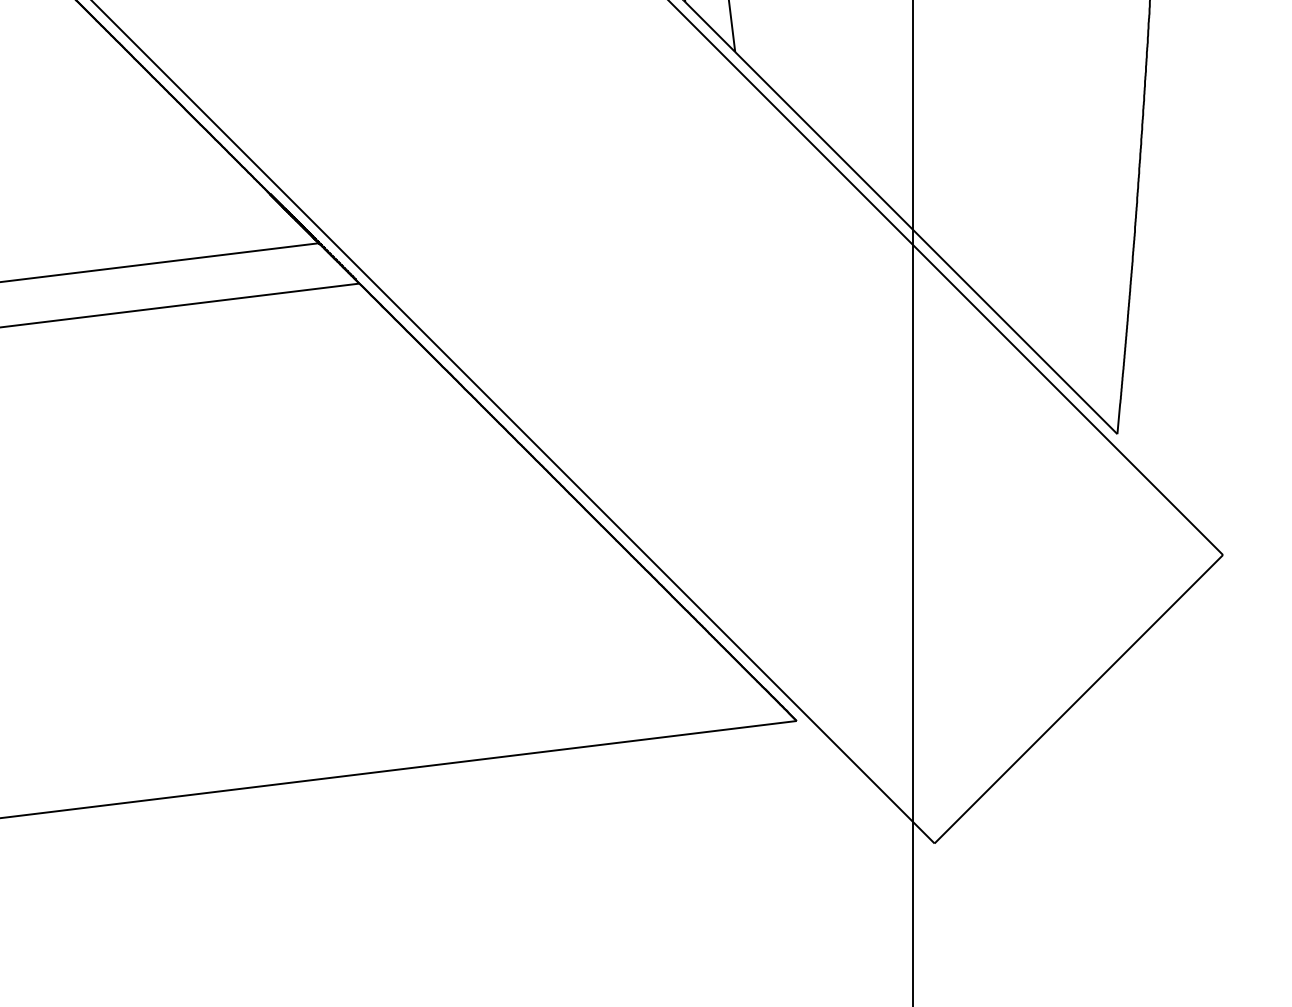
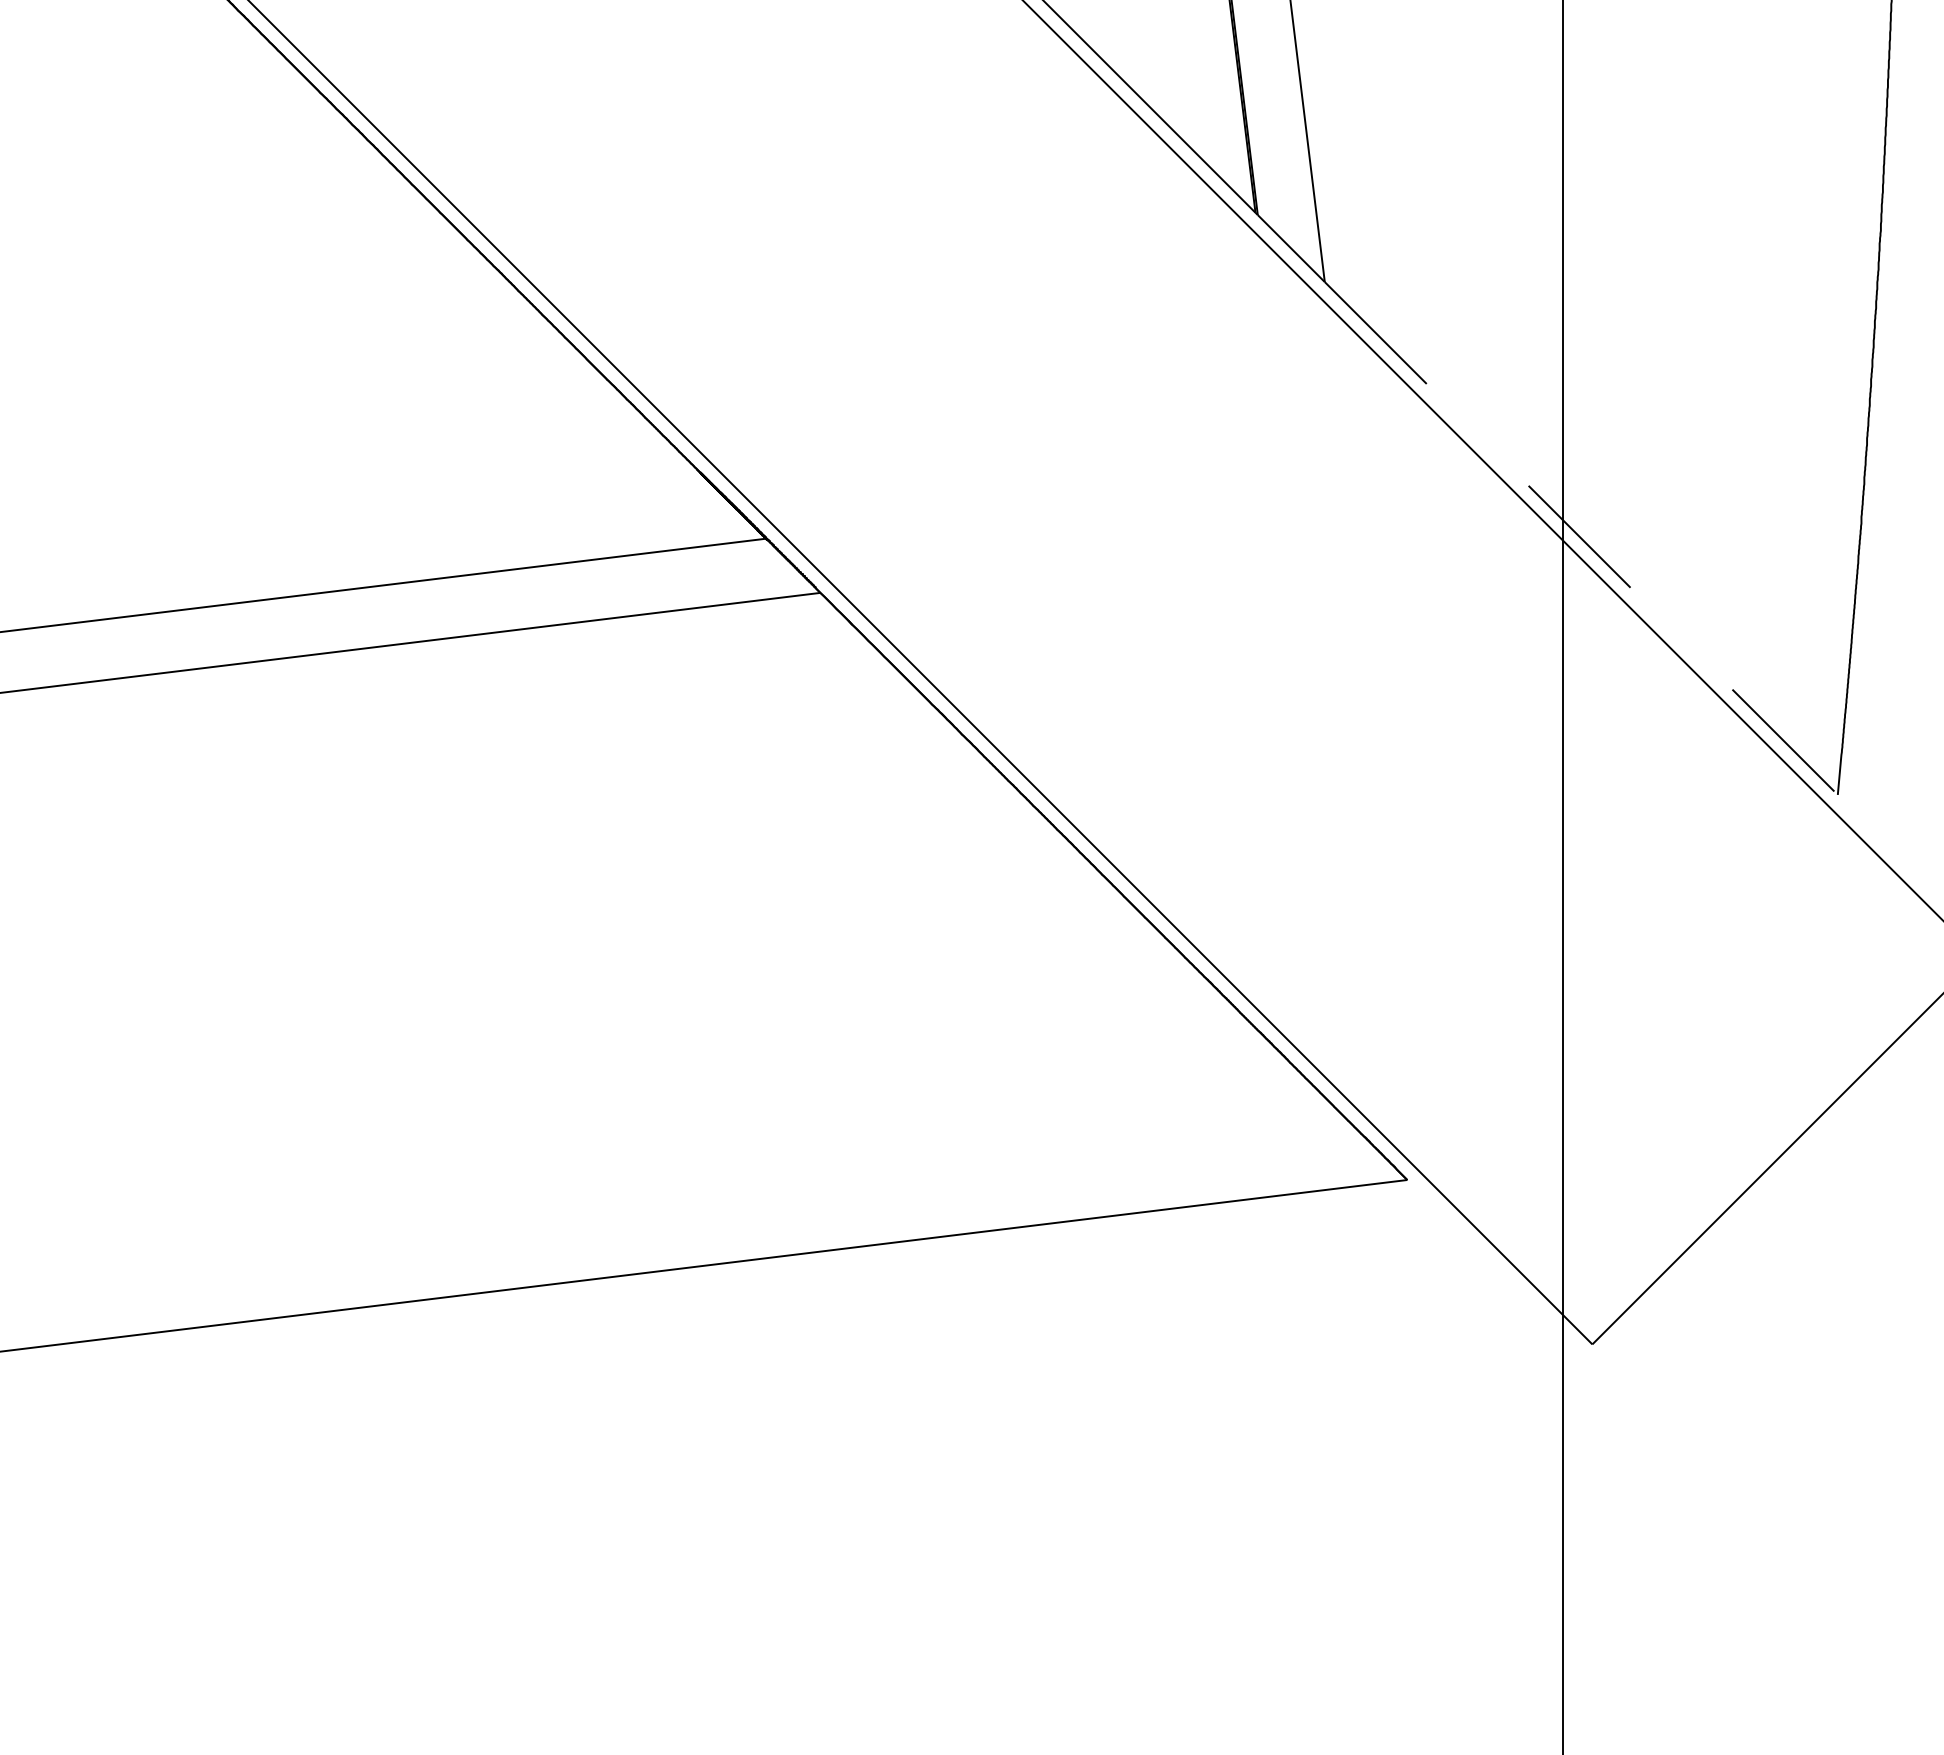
line: (926, 243) -> (1581, 538), solid -> dashed

